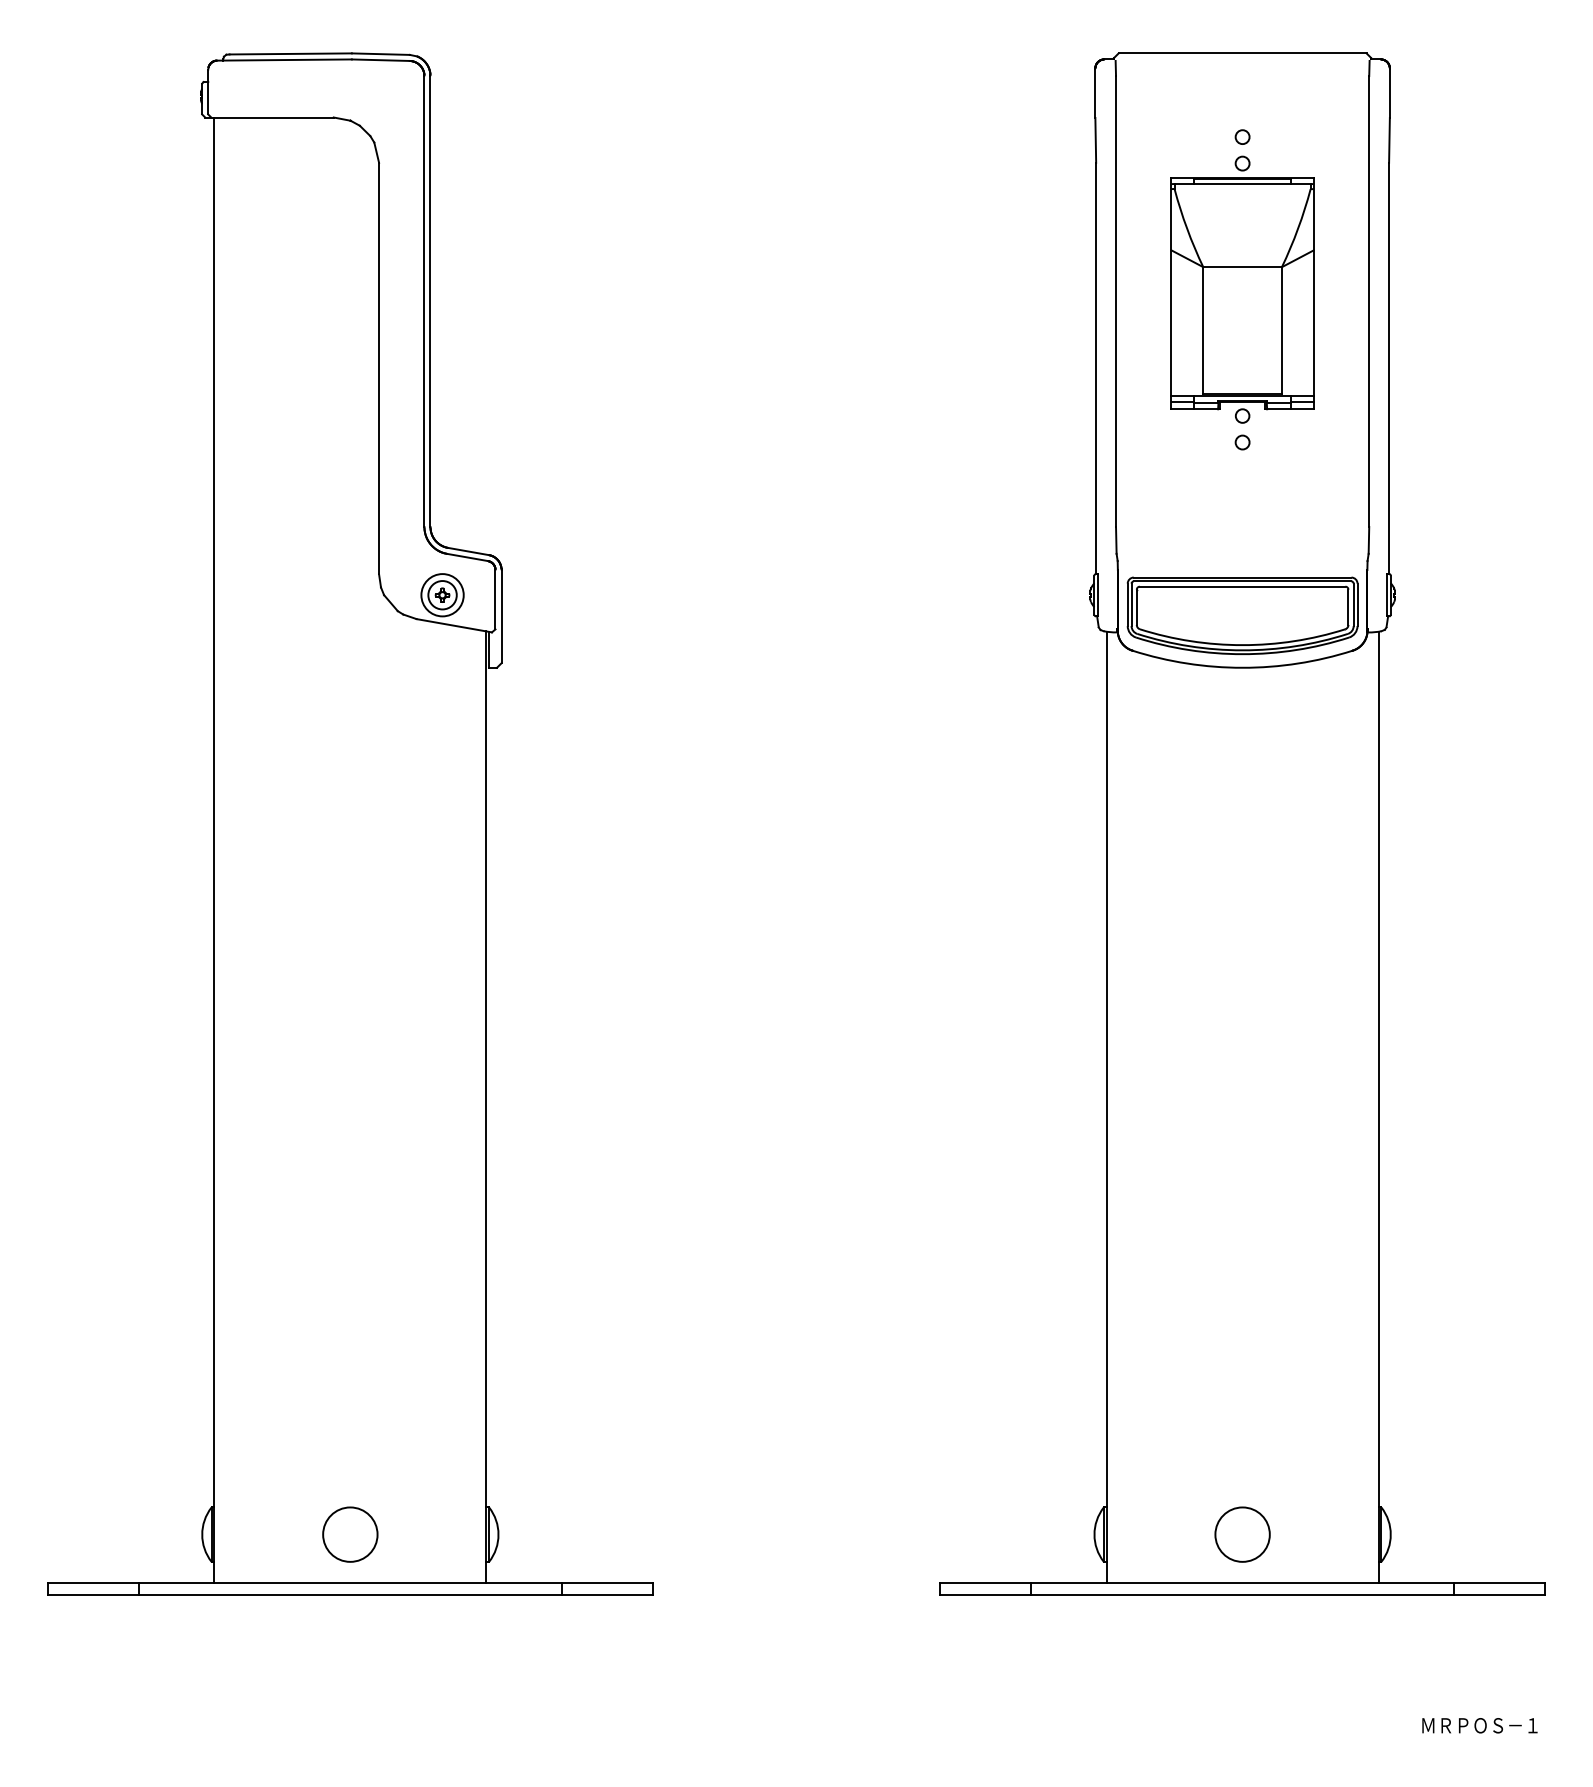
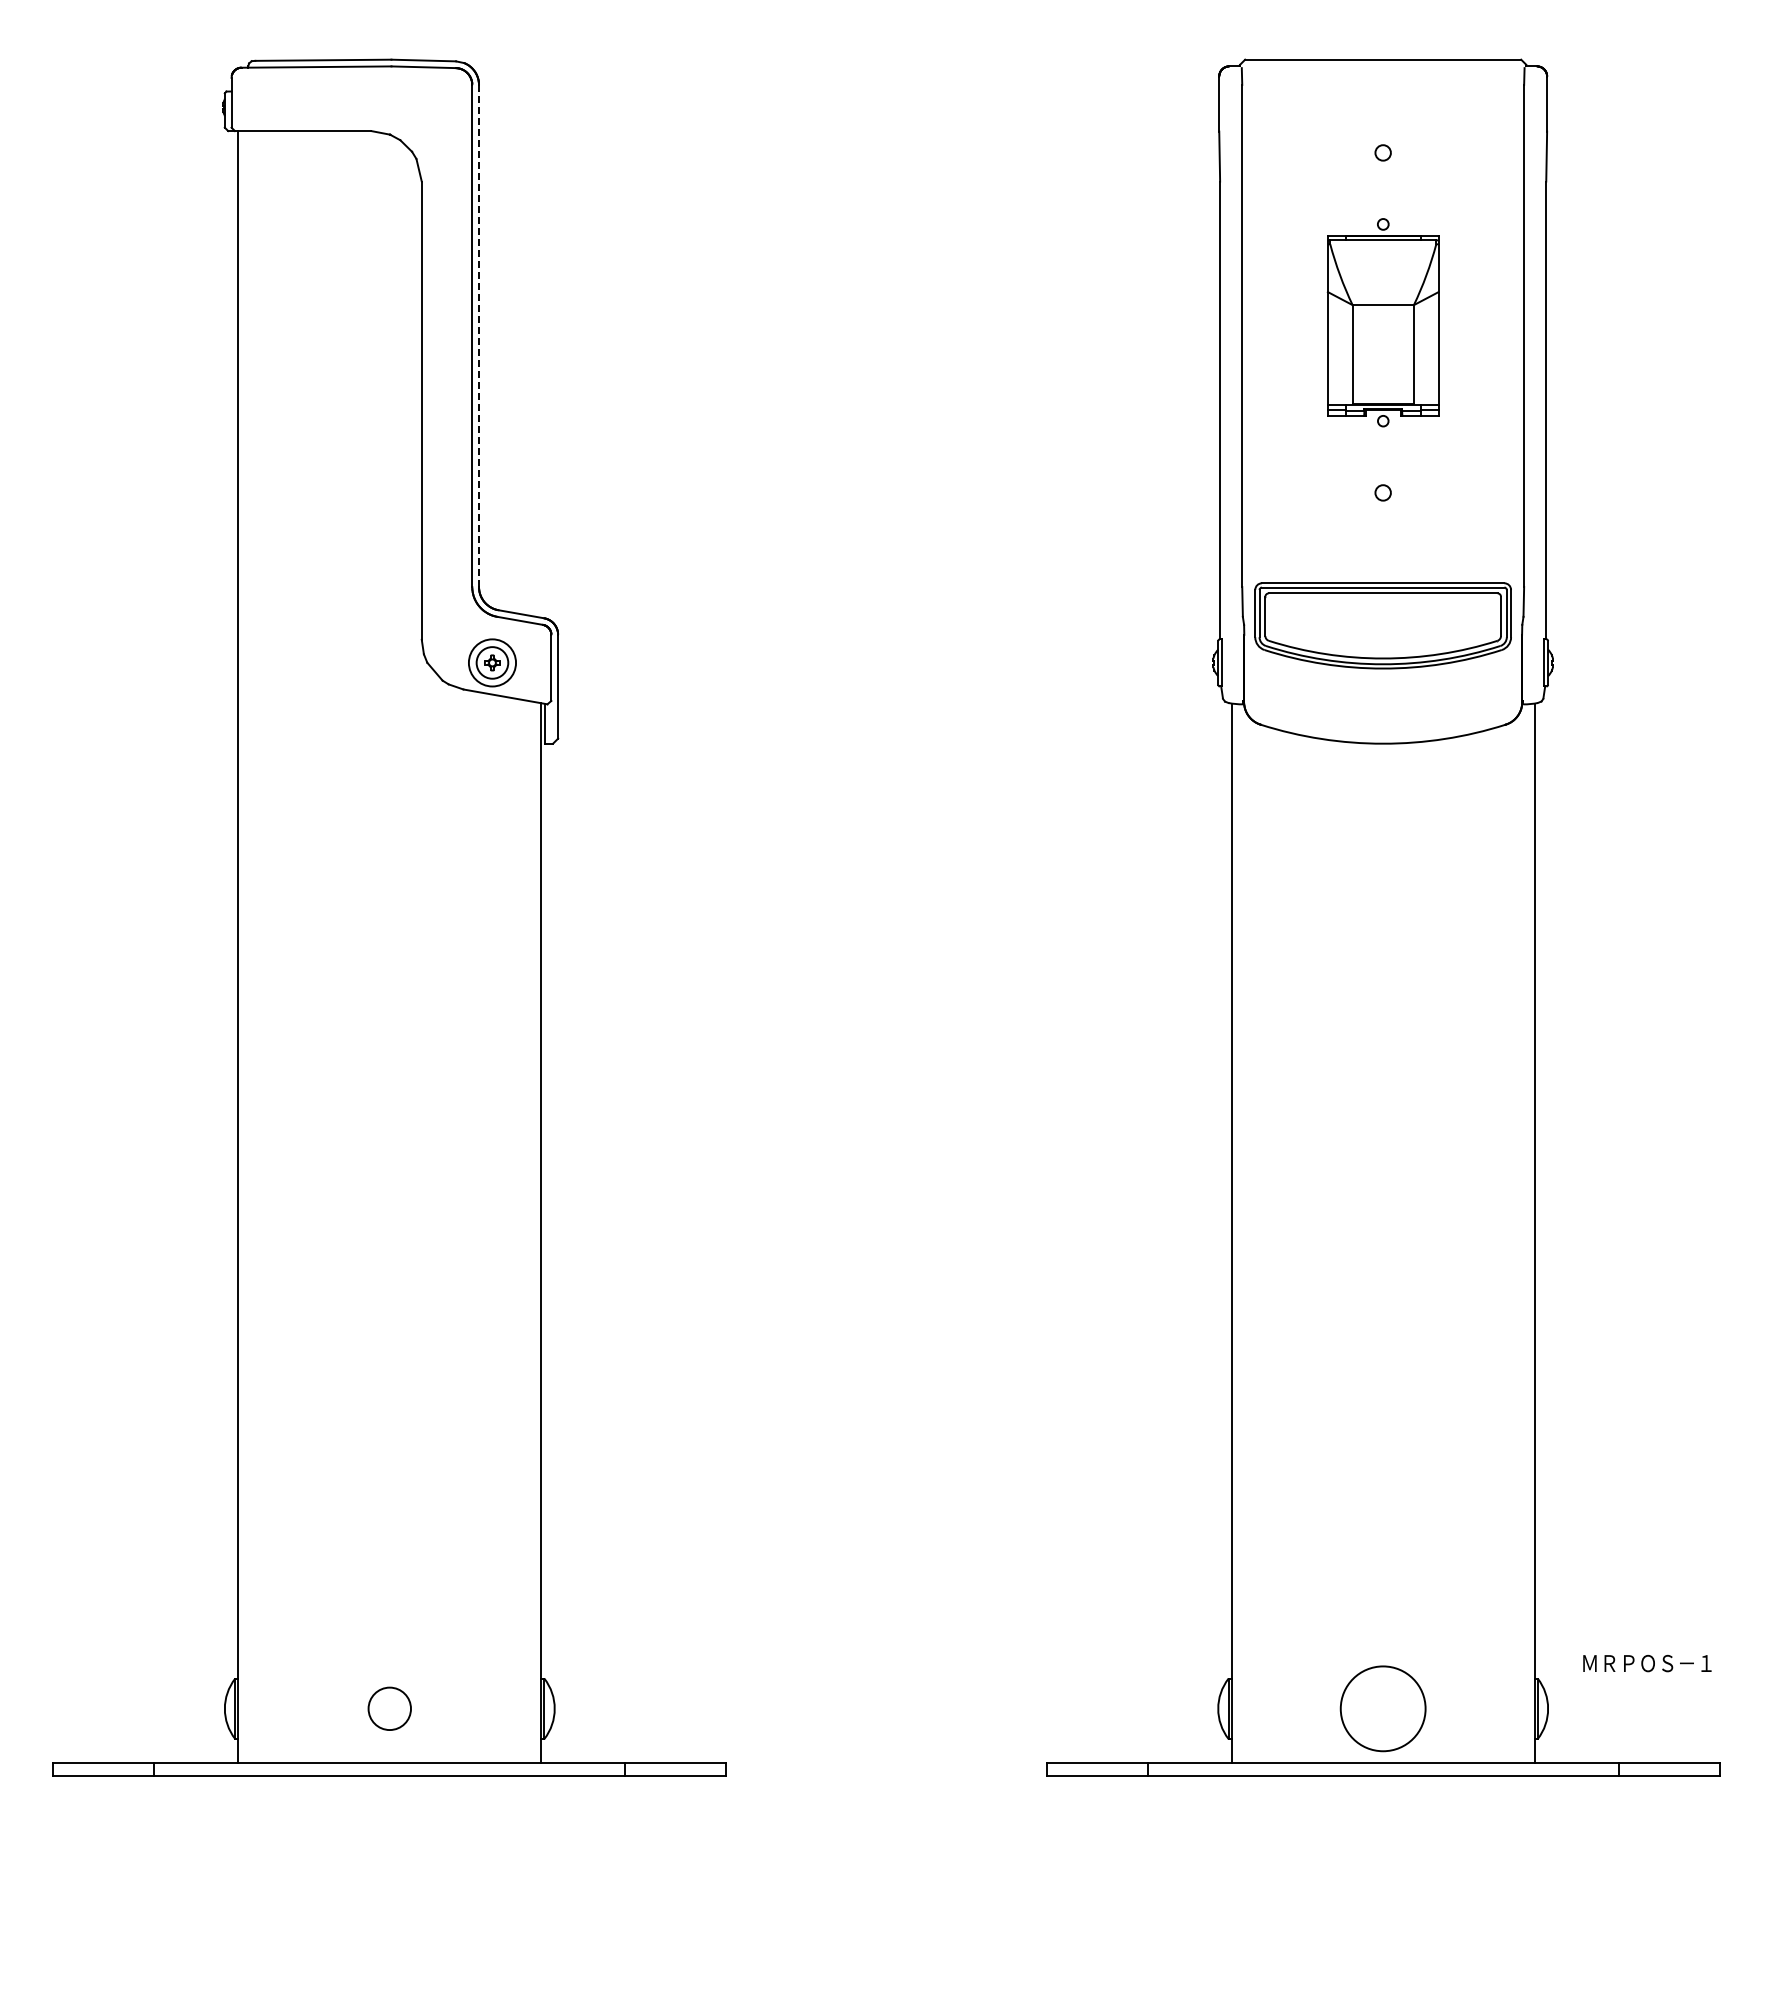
part: (1242, 289) -> (1383, 322), size x0.7
line: (430, 302) -> (479, 336), solid -> dashed
part: (1242, 615) -> (1382, 625), moved
circle: (350, 1534) -> (389, 1708), size x0.7
circle: (1242, 1534) -> (1382, 1708), size x1.4
text: (1480, 1725) -> (1647, 1663), moved

